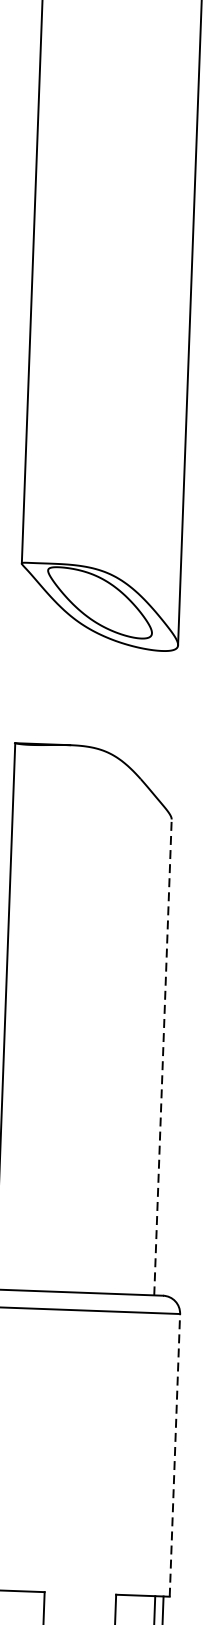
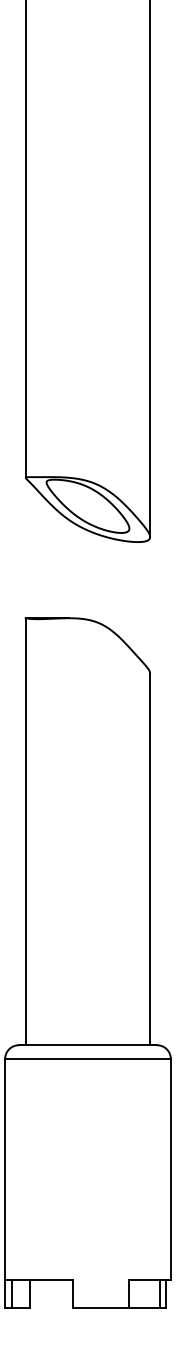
line: (163, 1057) -> (150, 859), dashed -> solid
line: (174, 1454) -> (170, 1168), dashed -> solid

